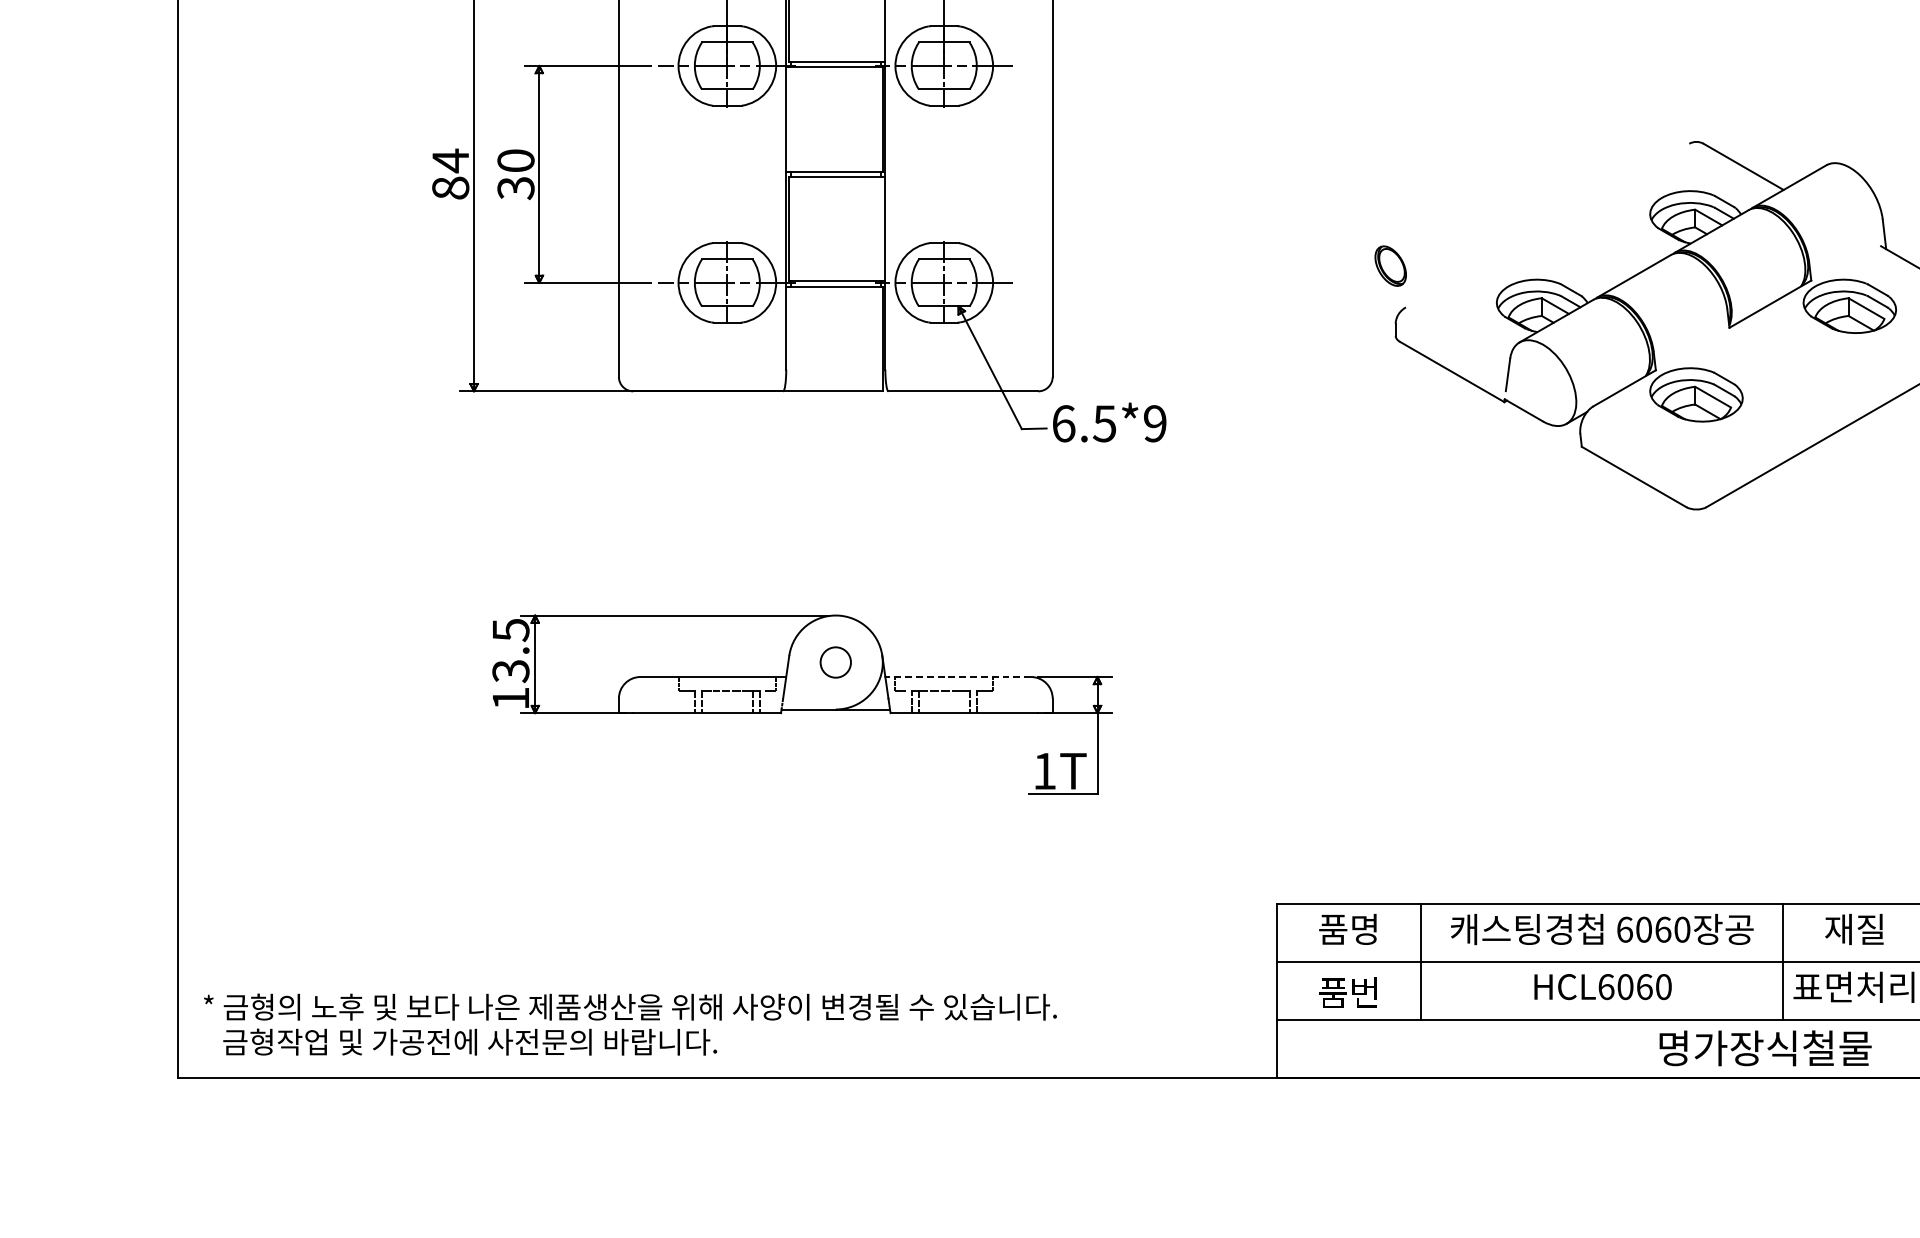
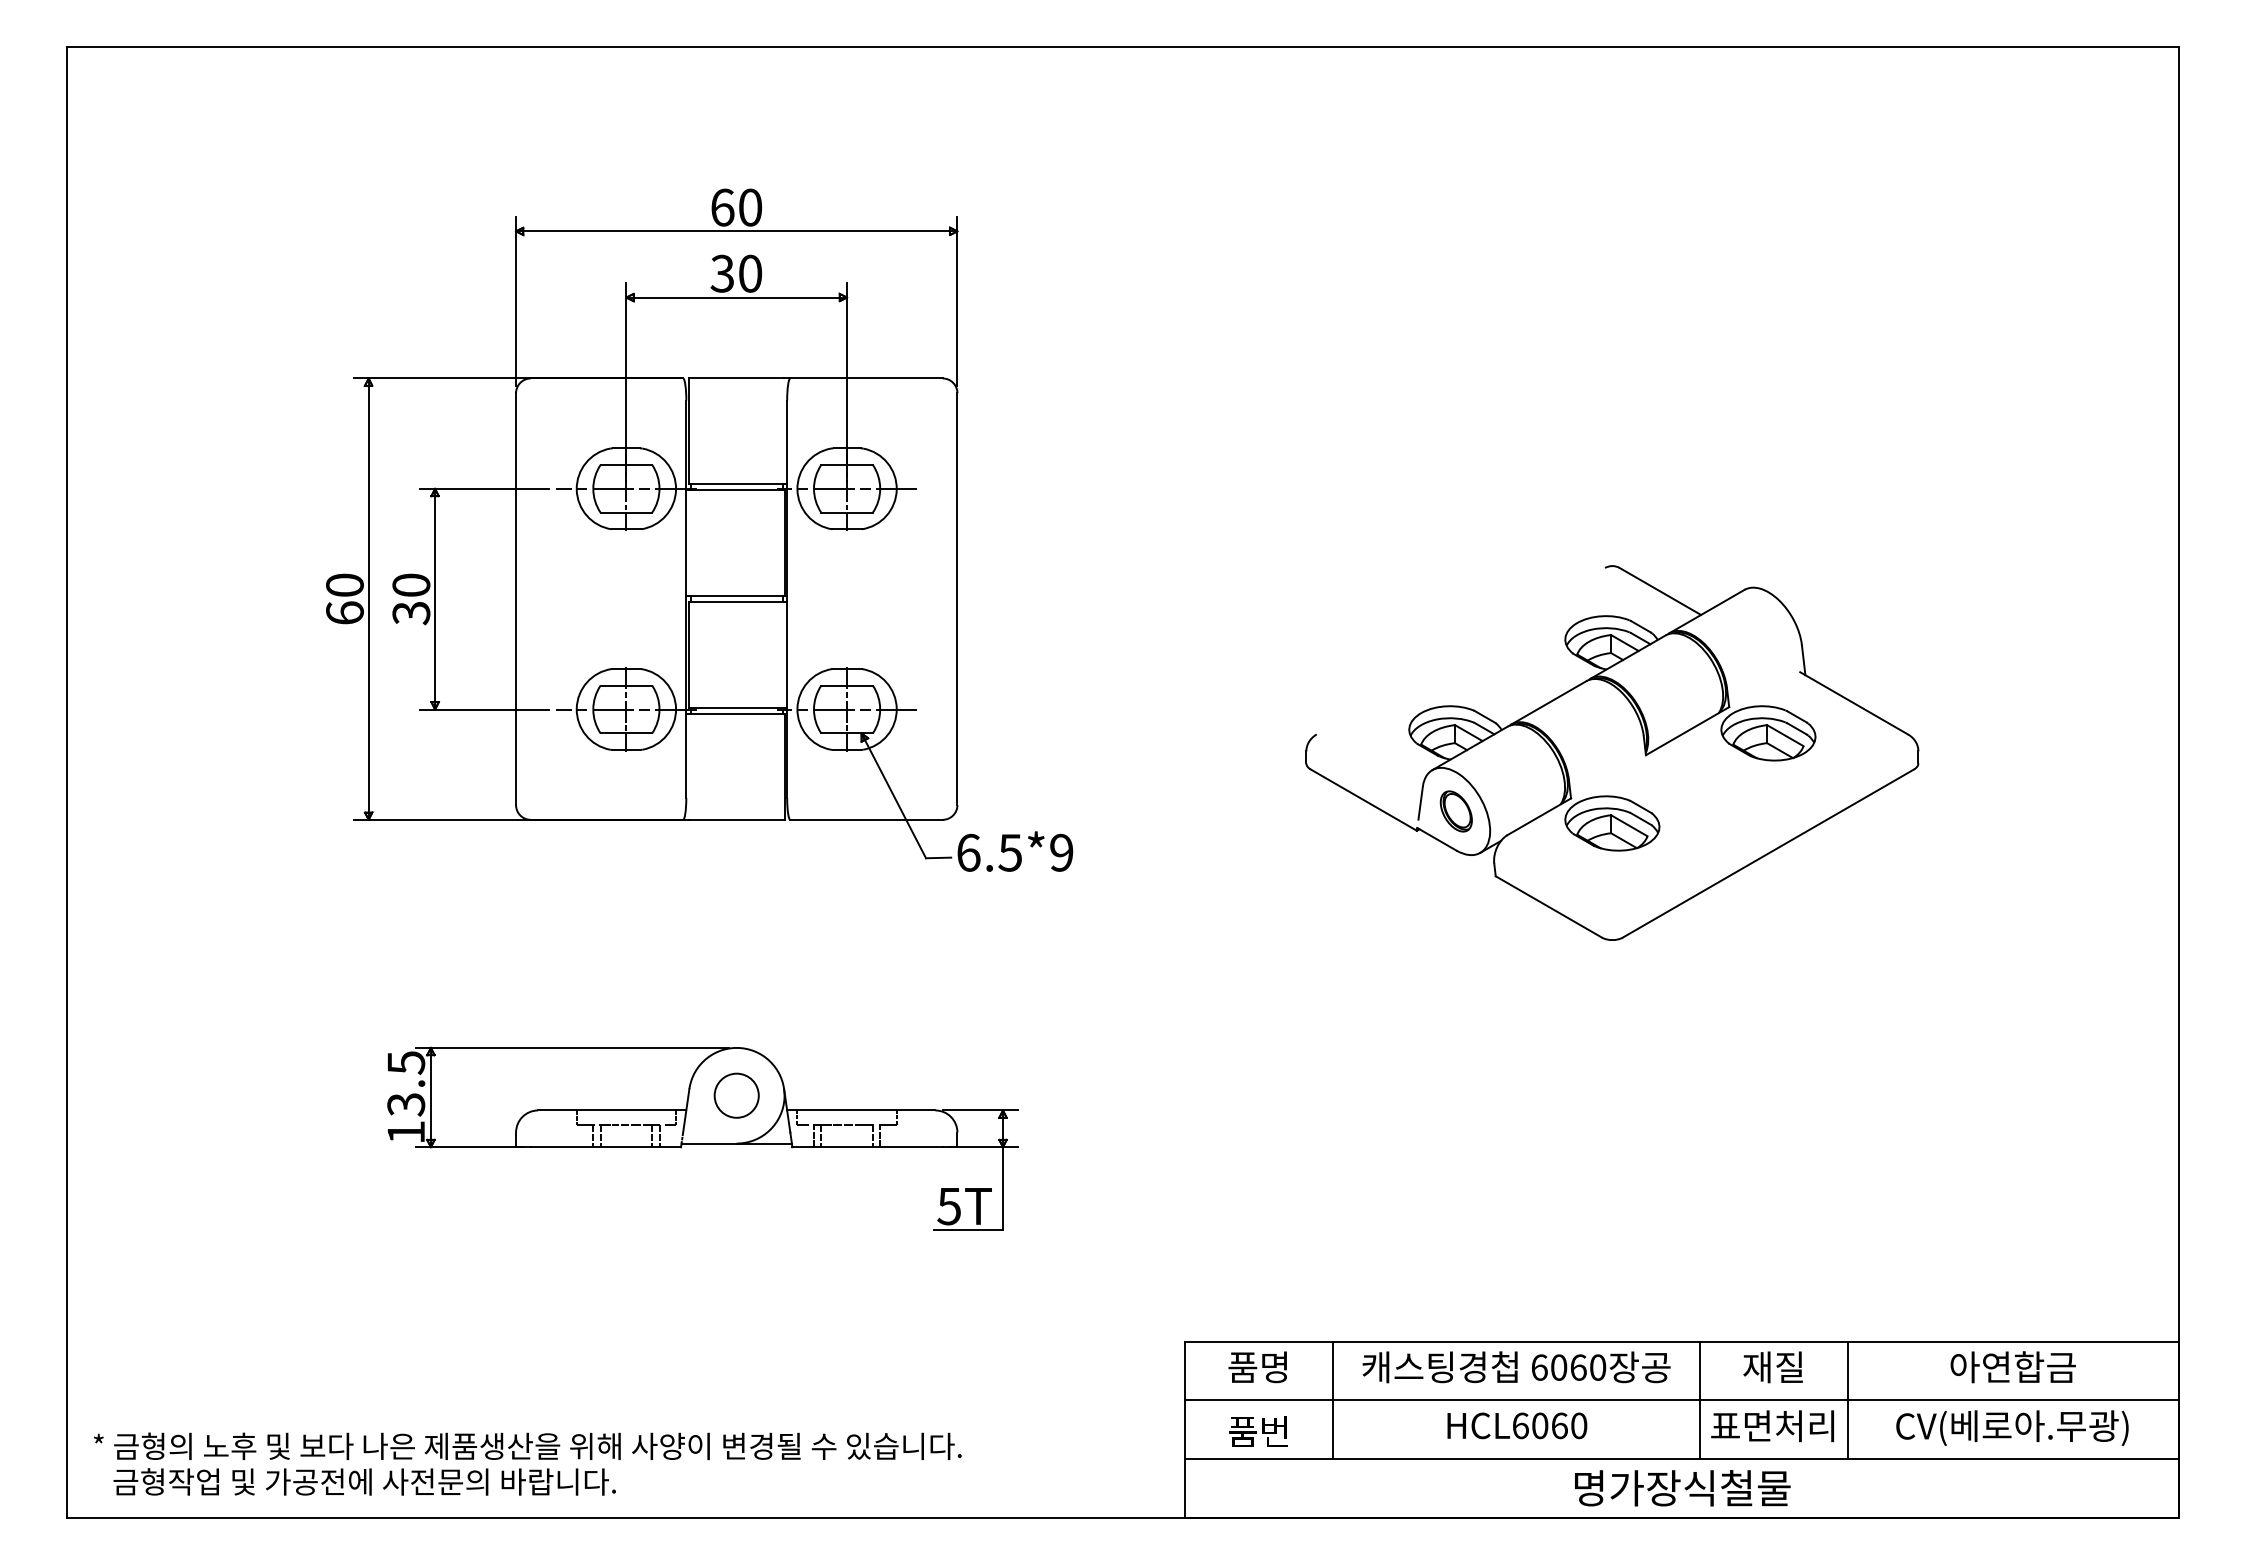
text: (450, 173) -> (344, 598), 84 -> 60
part: (1389, 266) -> (1455, 811), moved
circle: (835, 662) -> (736, 1095), size x1.43
line: (957, 677) -> (860, 1110), dashed -> solid
text: (1043, 771) -> (948, 1206), 1T -> 5T

